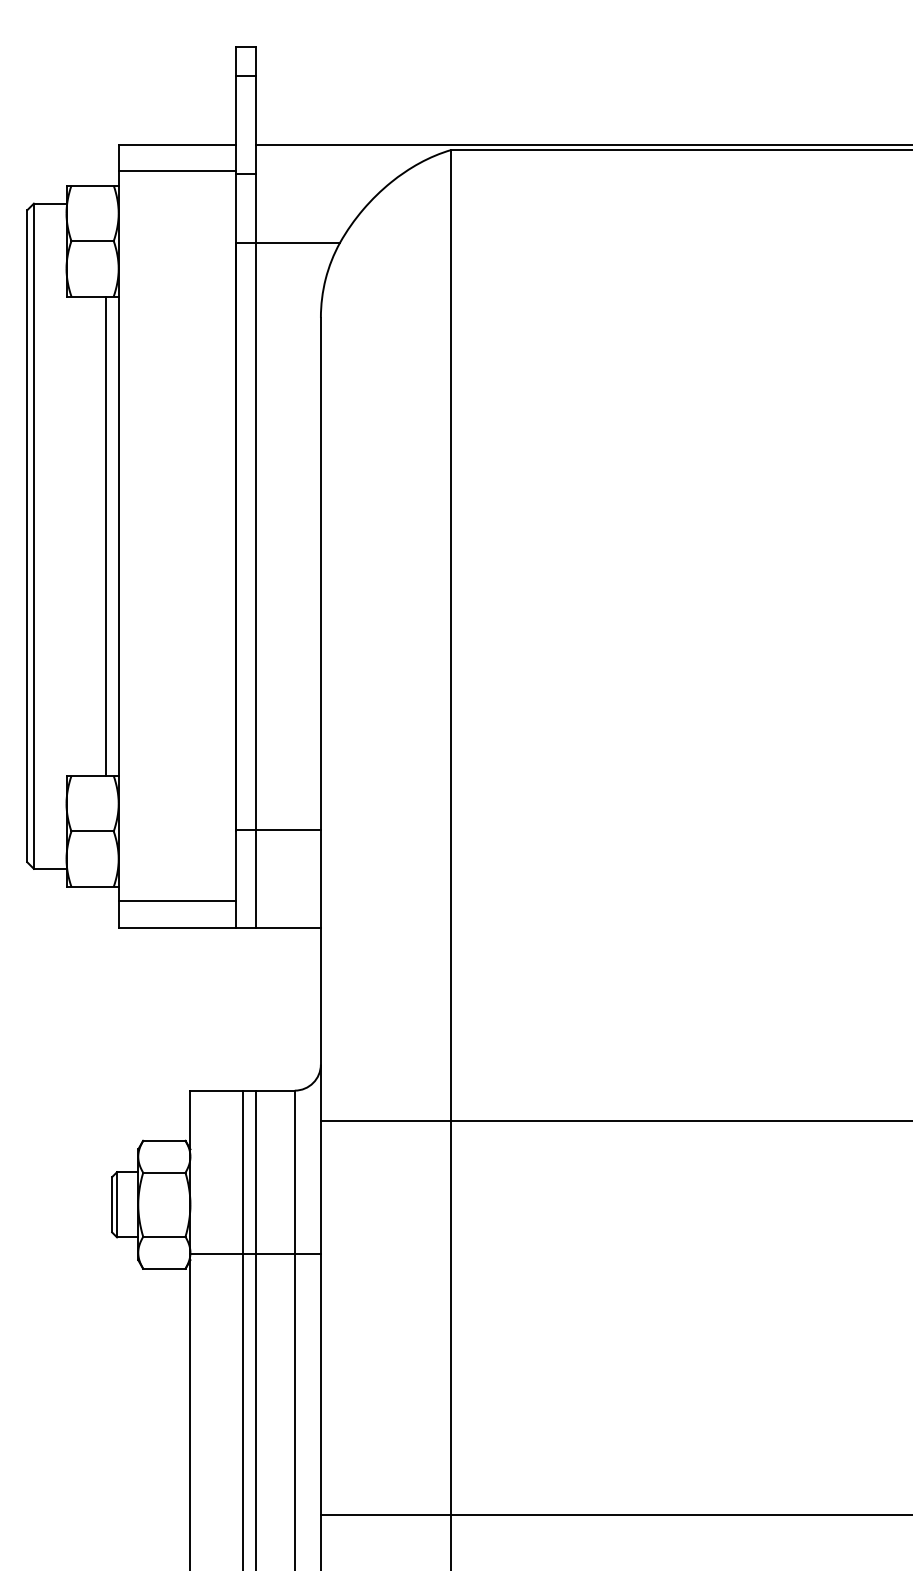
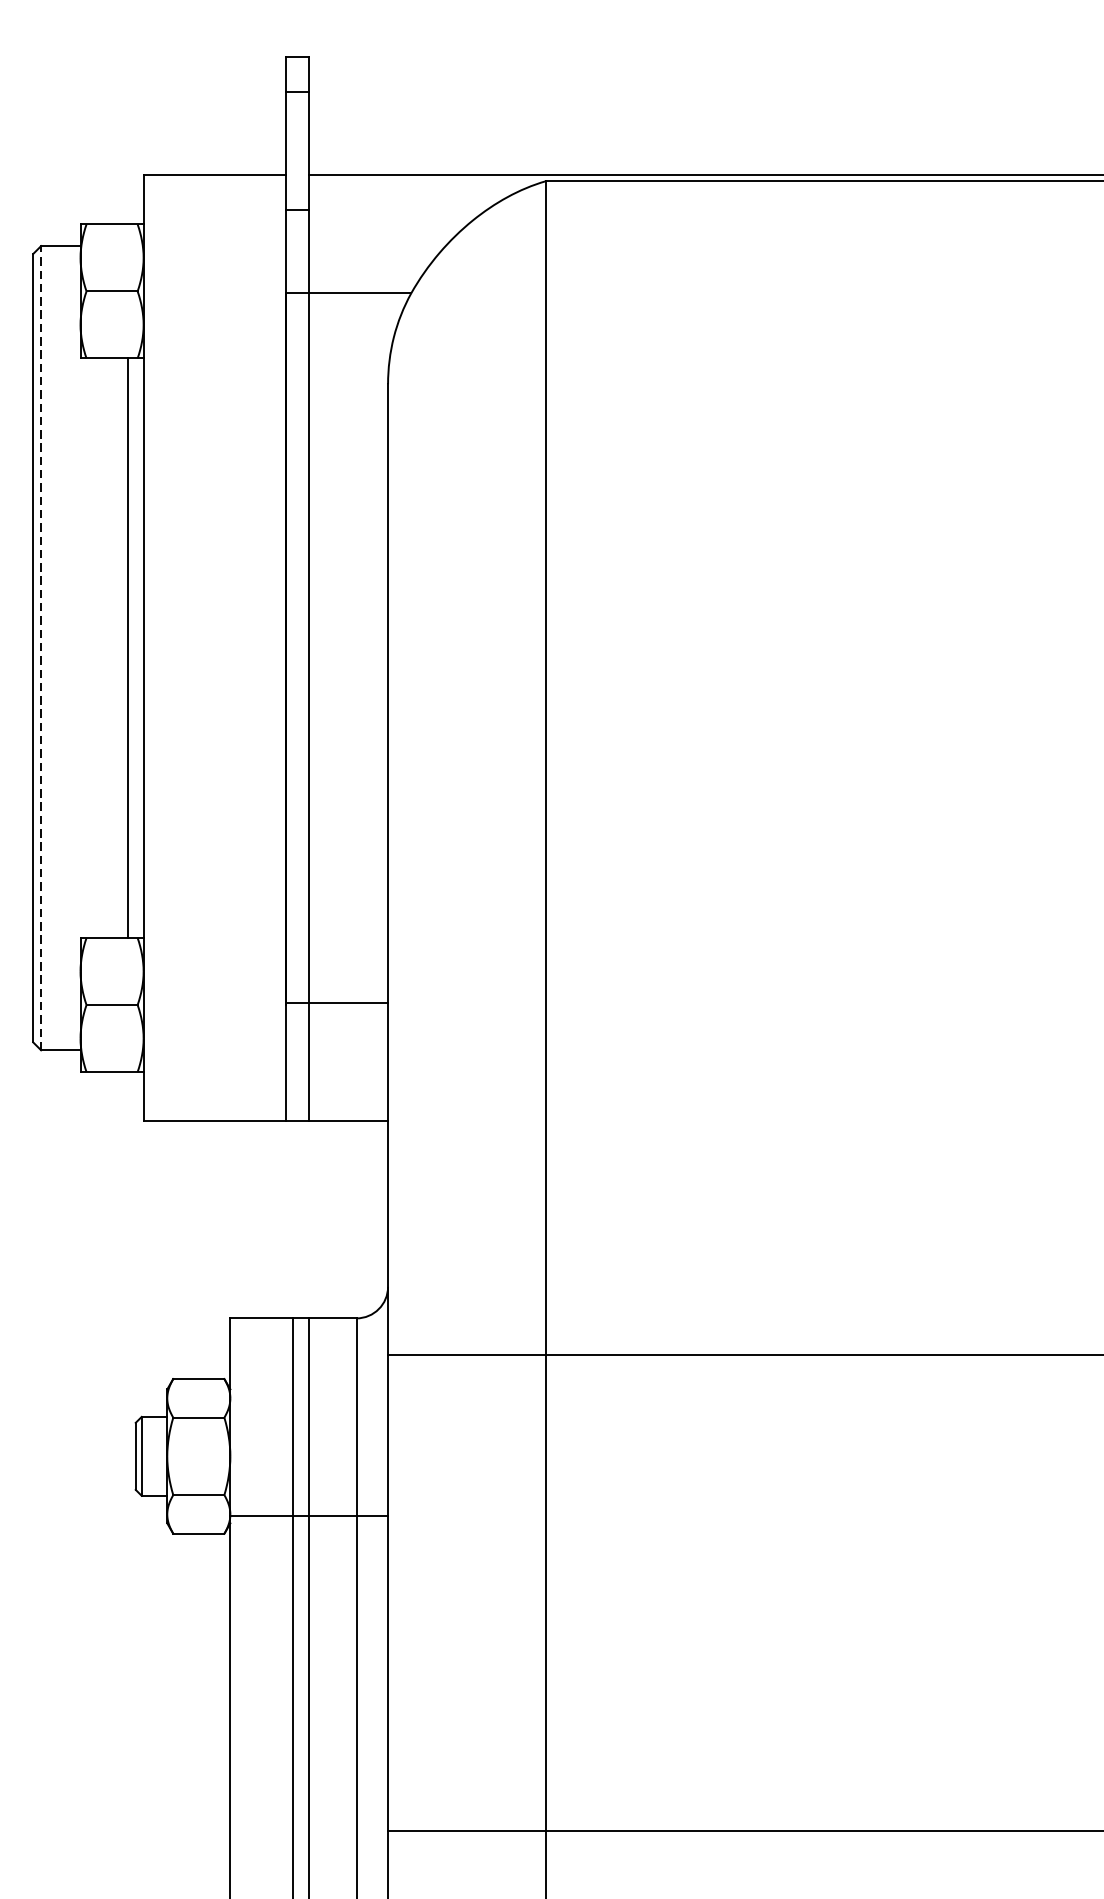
line: (177, 171) -> (214, 207), removed
line: (33, 536) -> (40, 648), solid -> dashed
line: (177, 901) -> (214, 1089), removed

